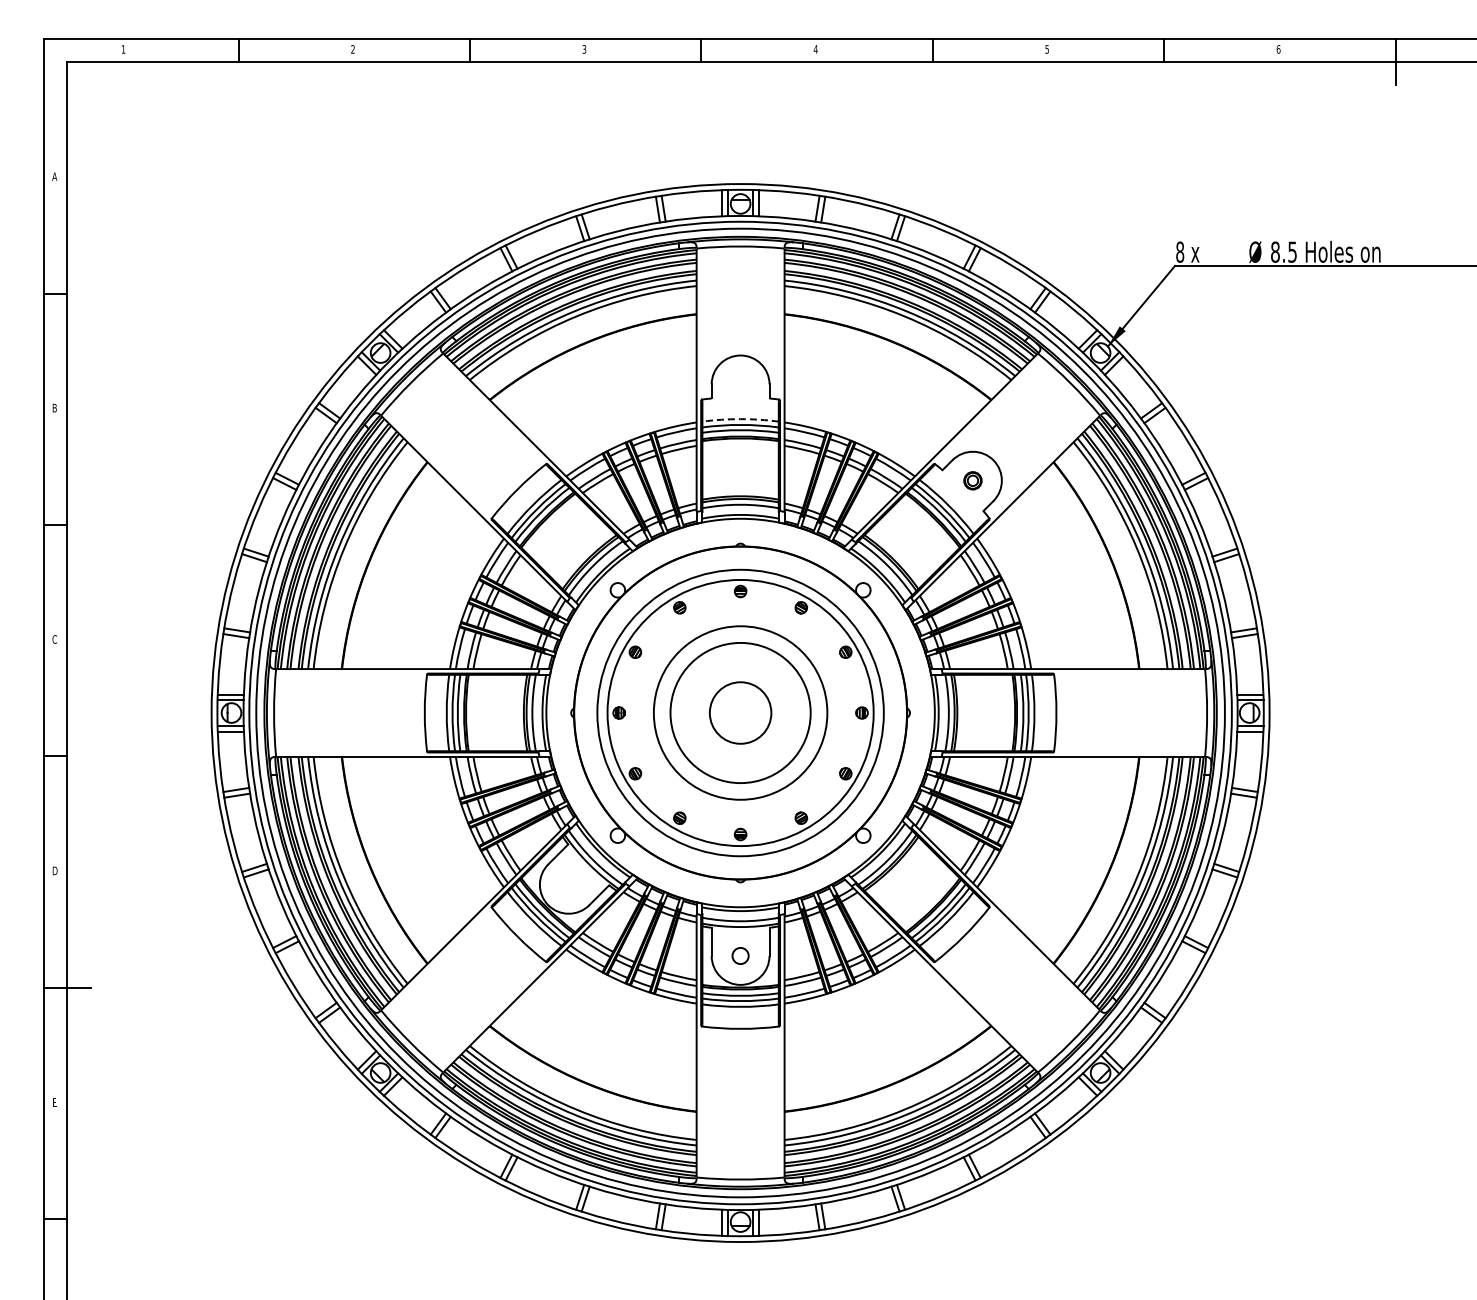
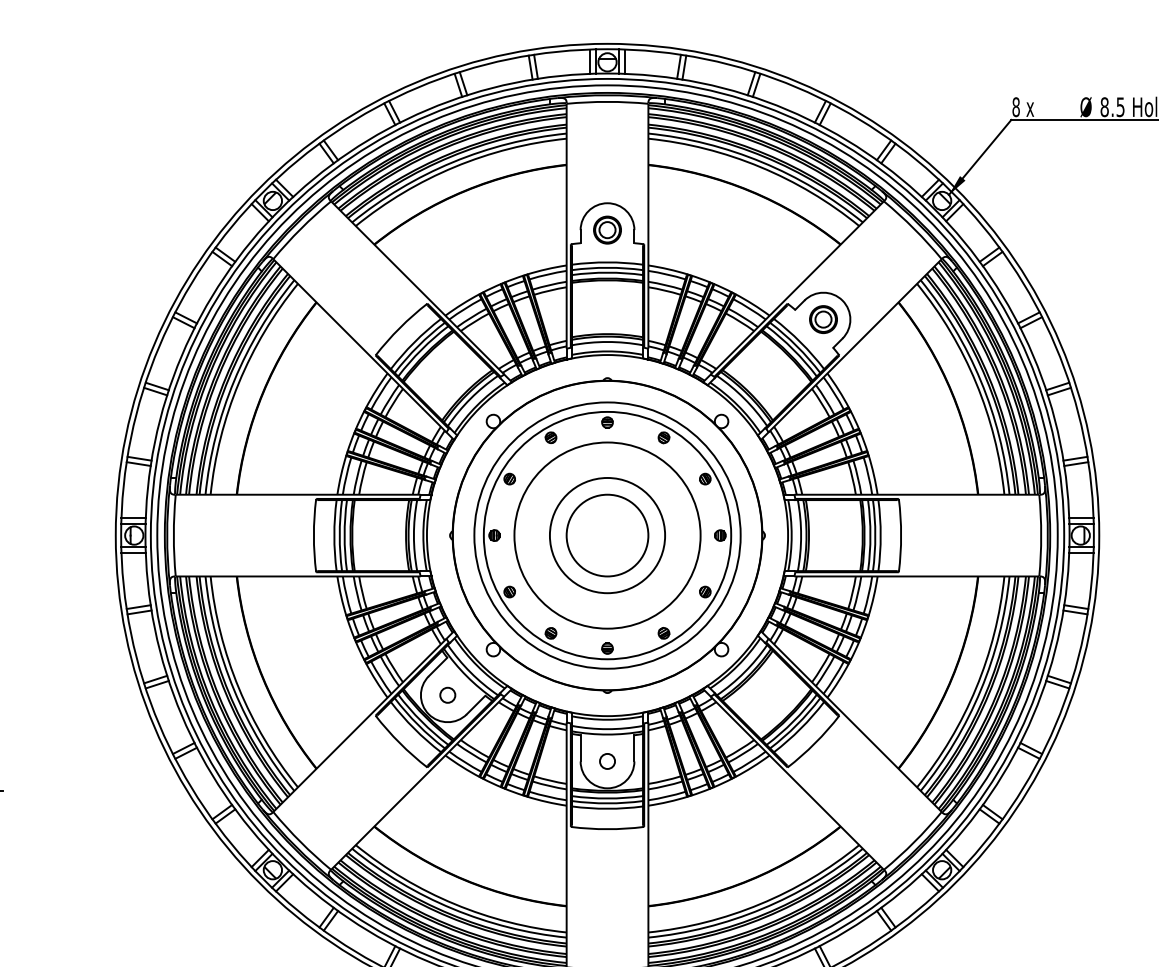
part: (740, 384) -> (607, 230), added
arc: (740, 419) -> (607, 262), dashed -> solid
part: (972, 480) -> (823, 319), size x1.67
circle: (740, 712) -> (607, 535), size x1.43
circle: (740, 713) -> (607, 536), size x0.71
circle: (740, 713) -> (607, 536), size x1.43
circle: (568, 884) -> (447, 694), added

